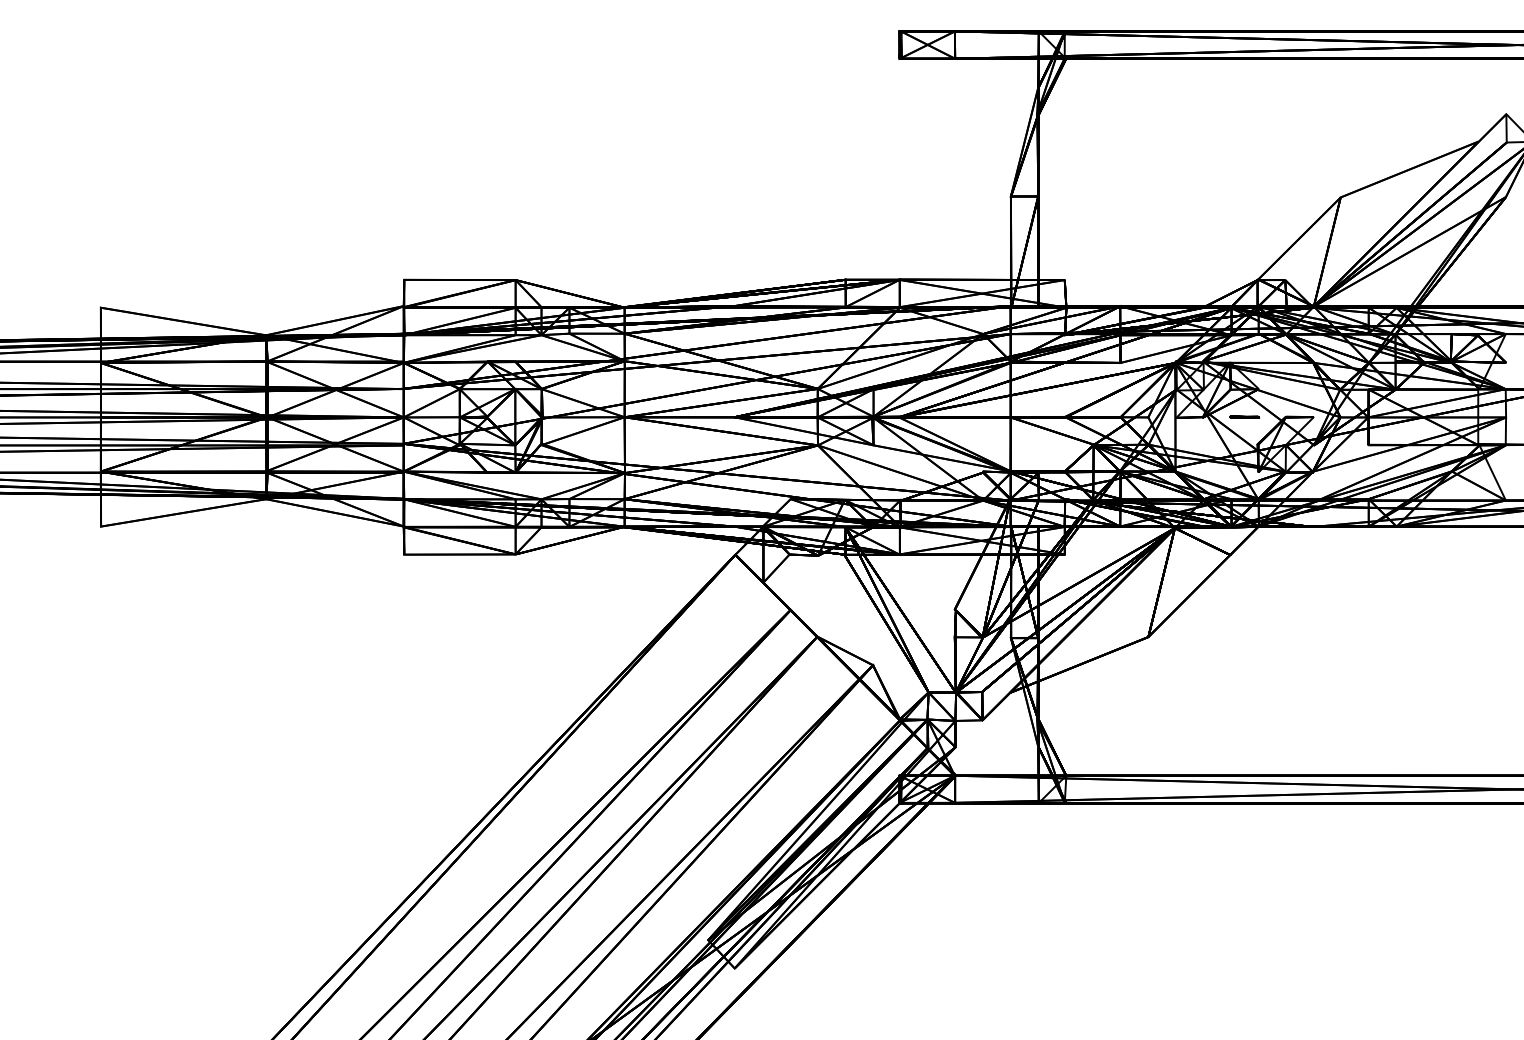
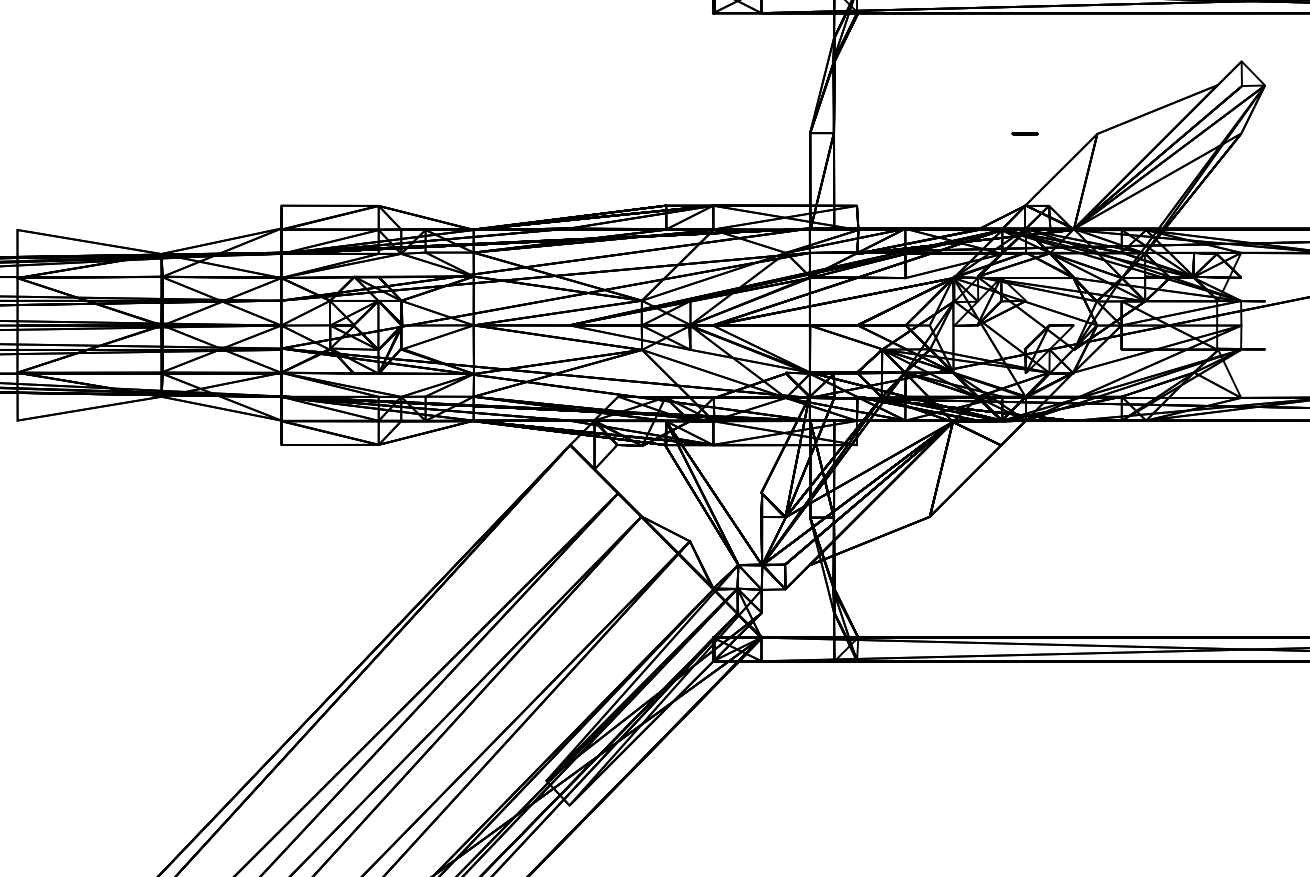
line: (1244, 416) -> (1024, 133), moved

